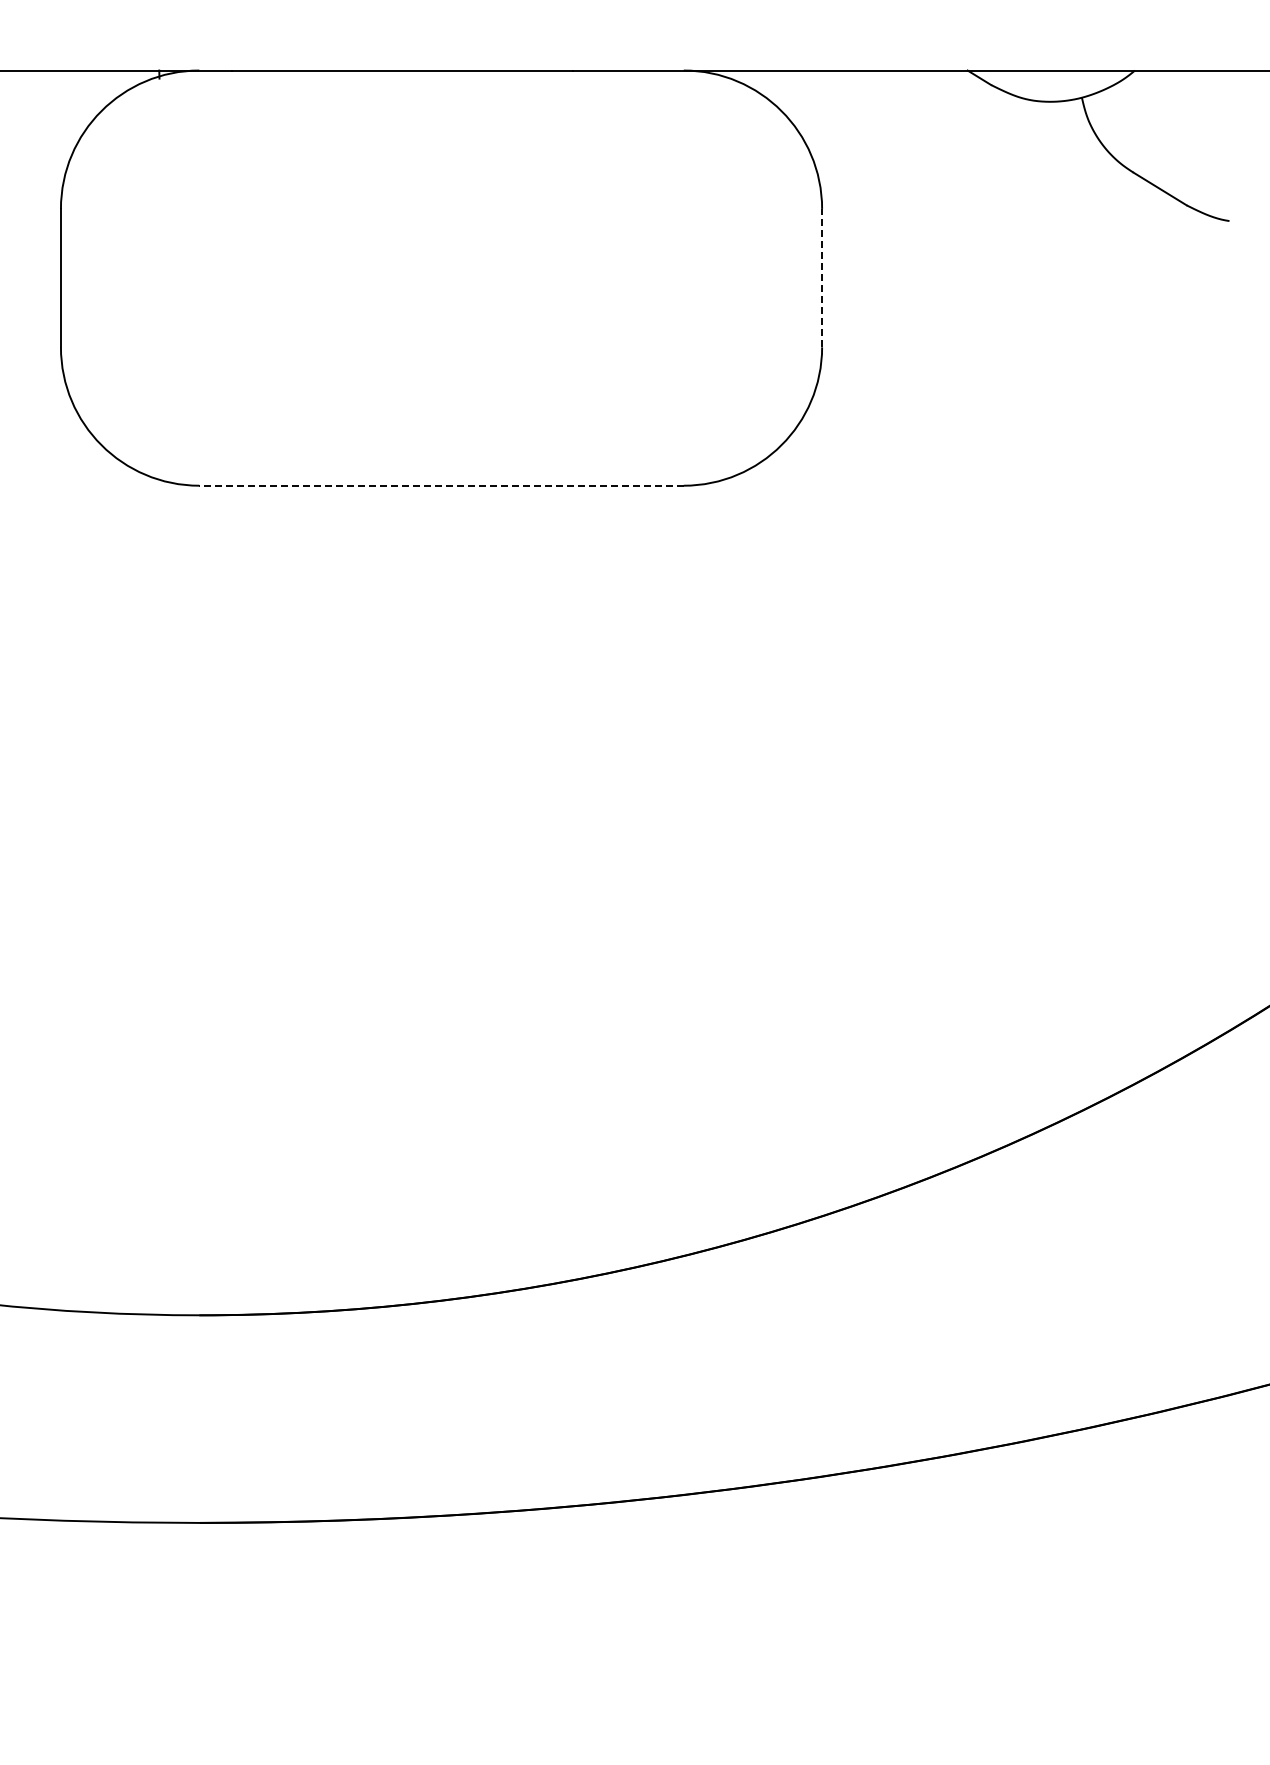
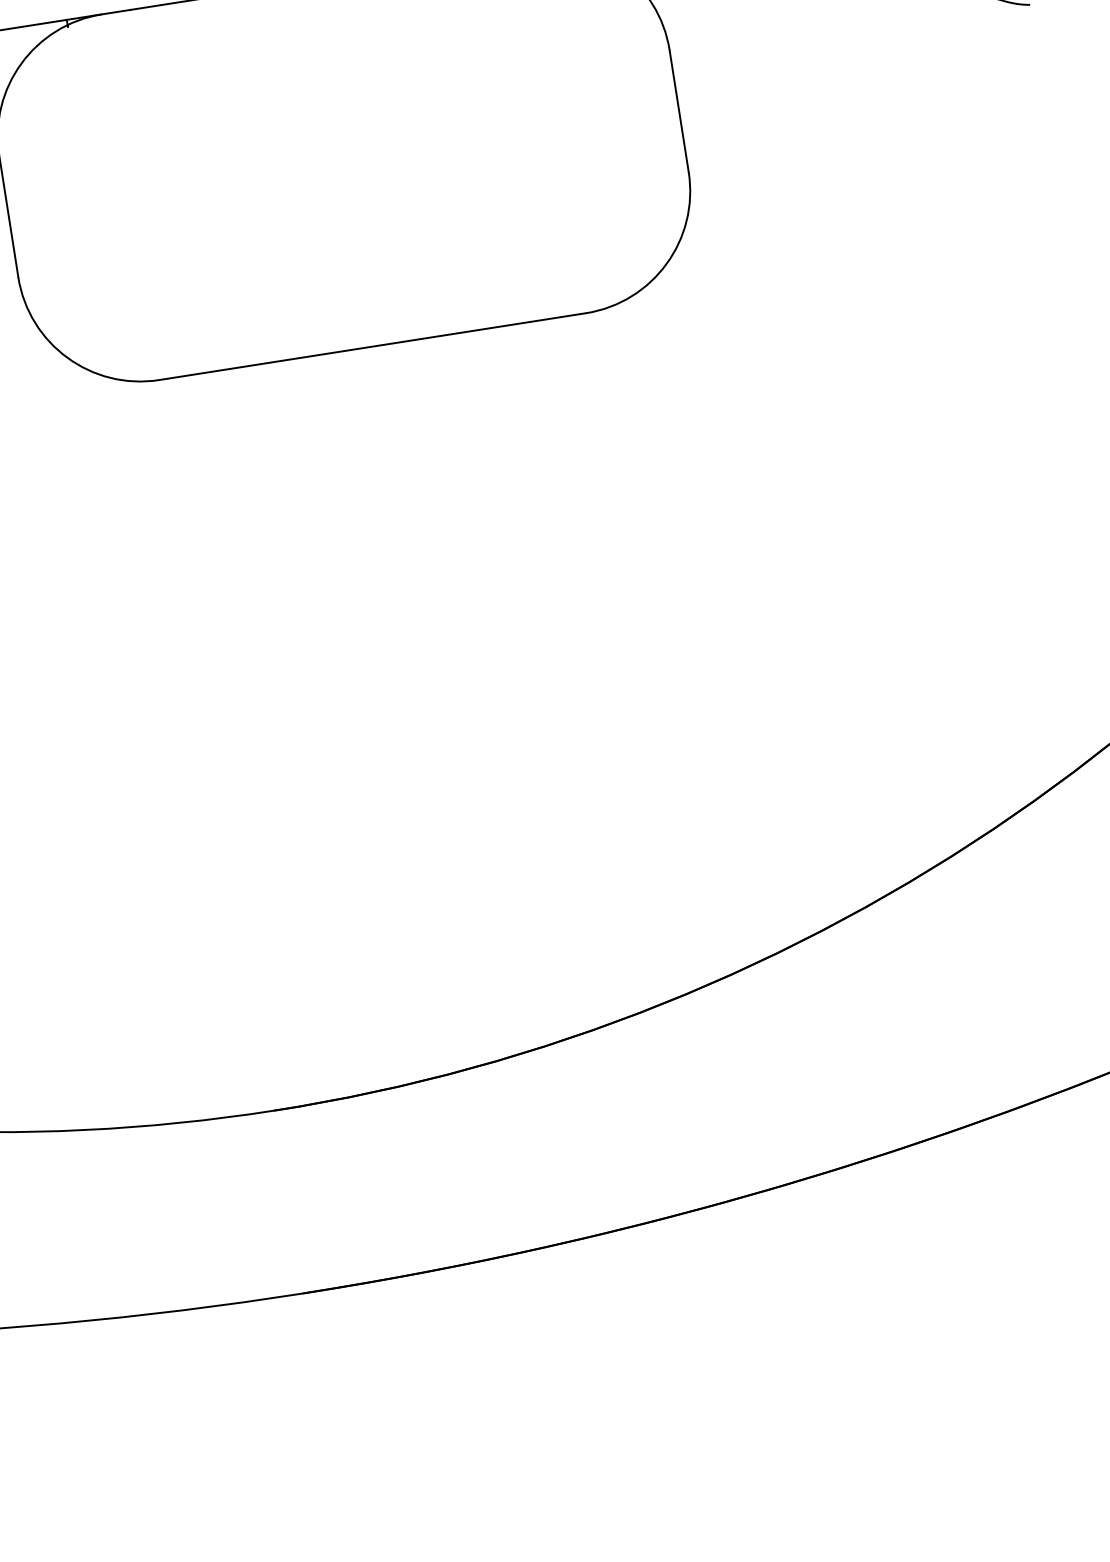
line: (822, 277) -> (679, 110), dashed -> solid
line: (441, 485) -> (372, 346), dashed -> solid

